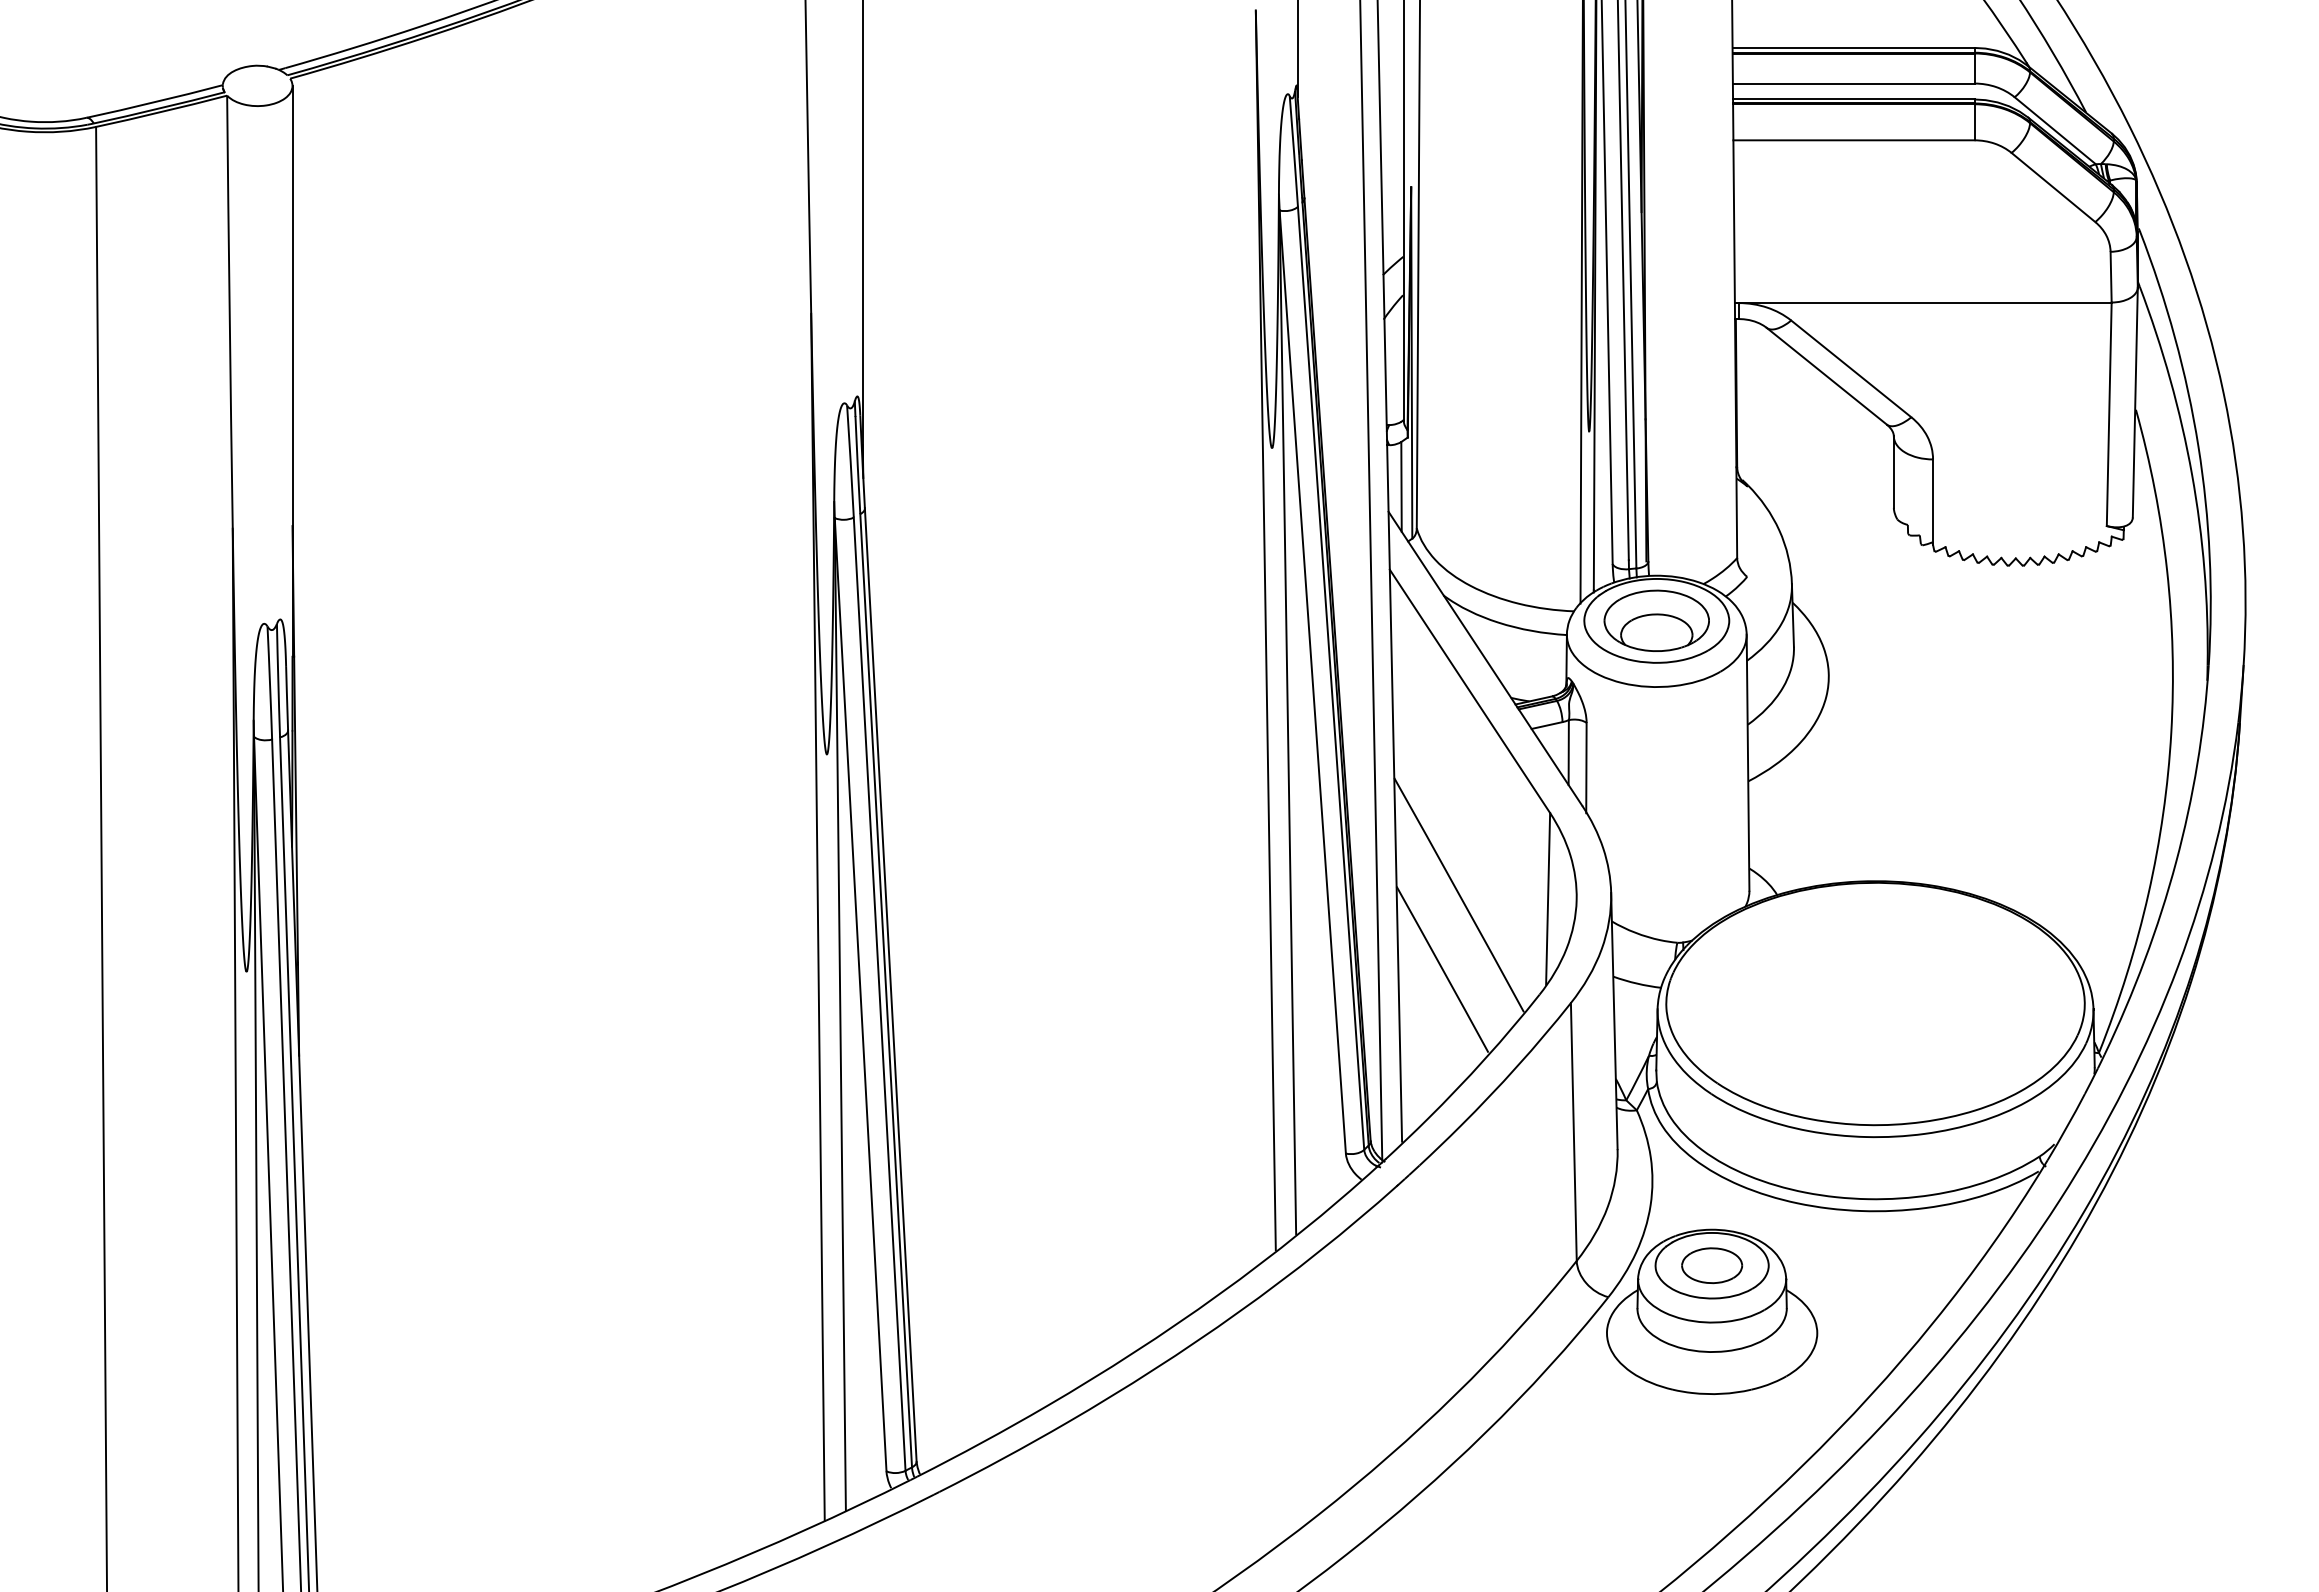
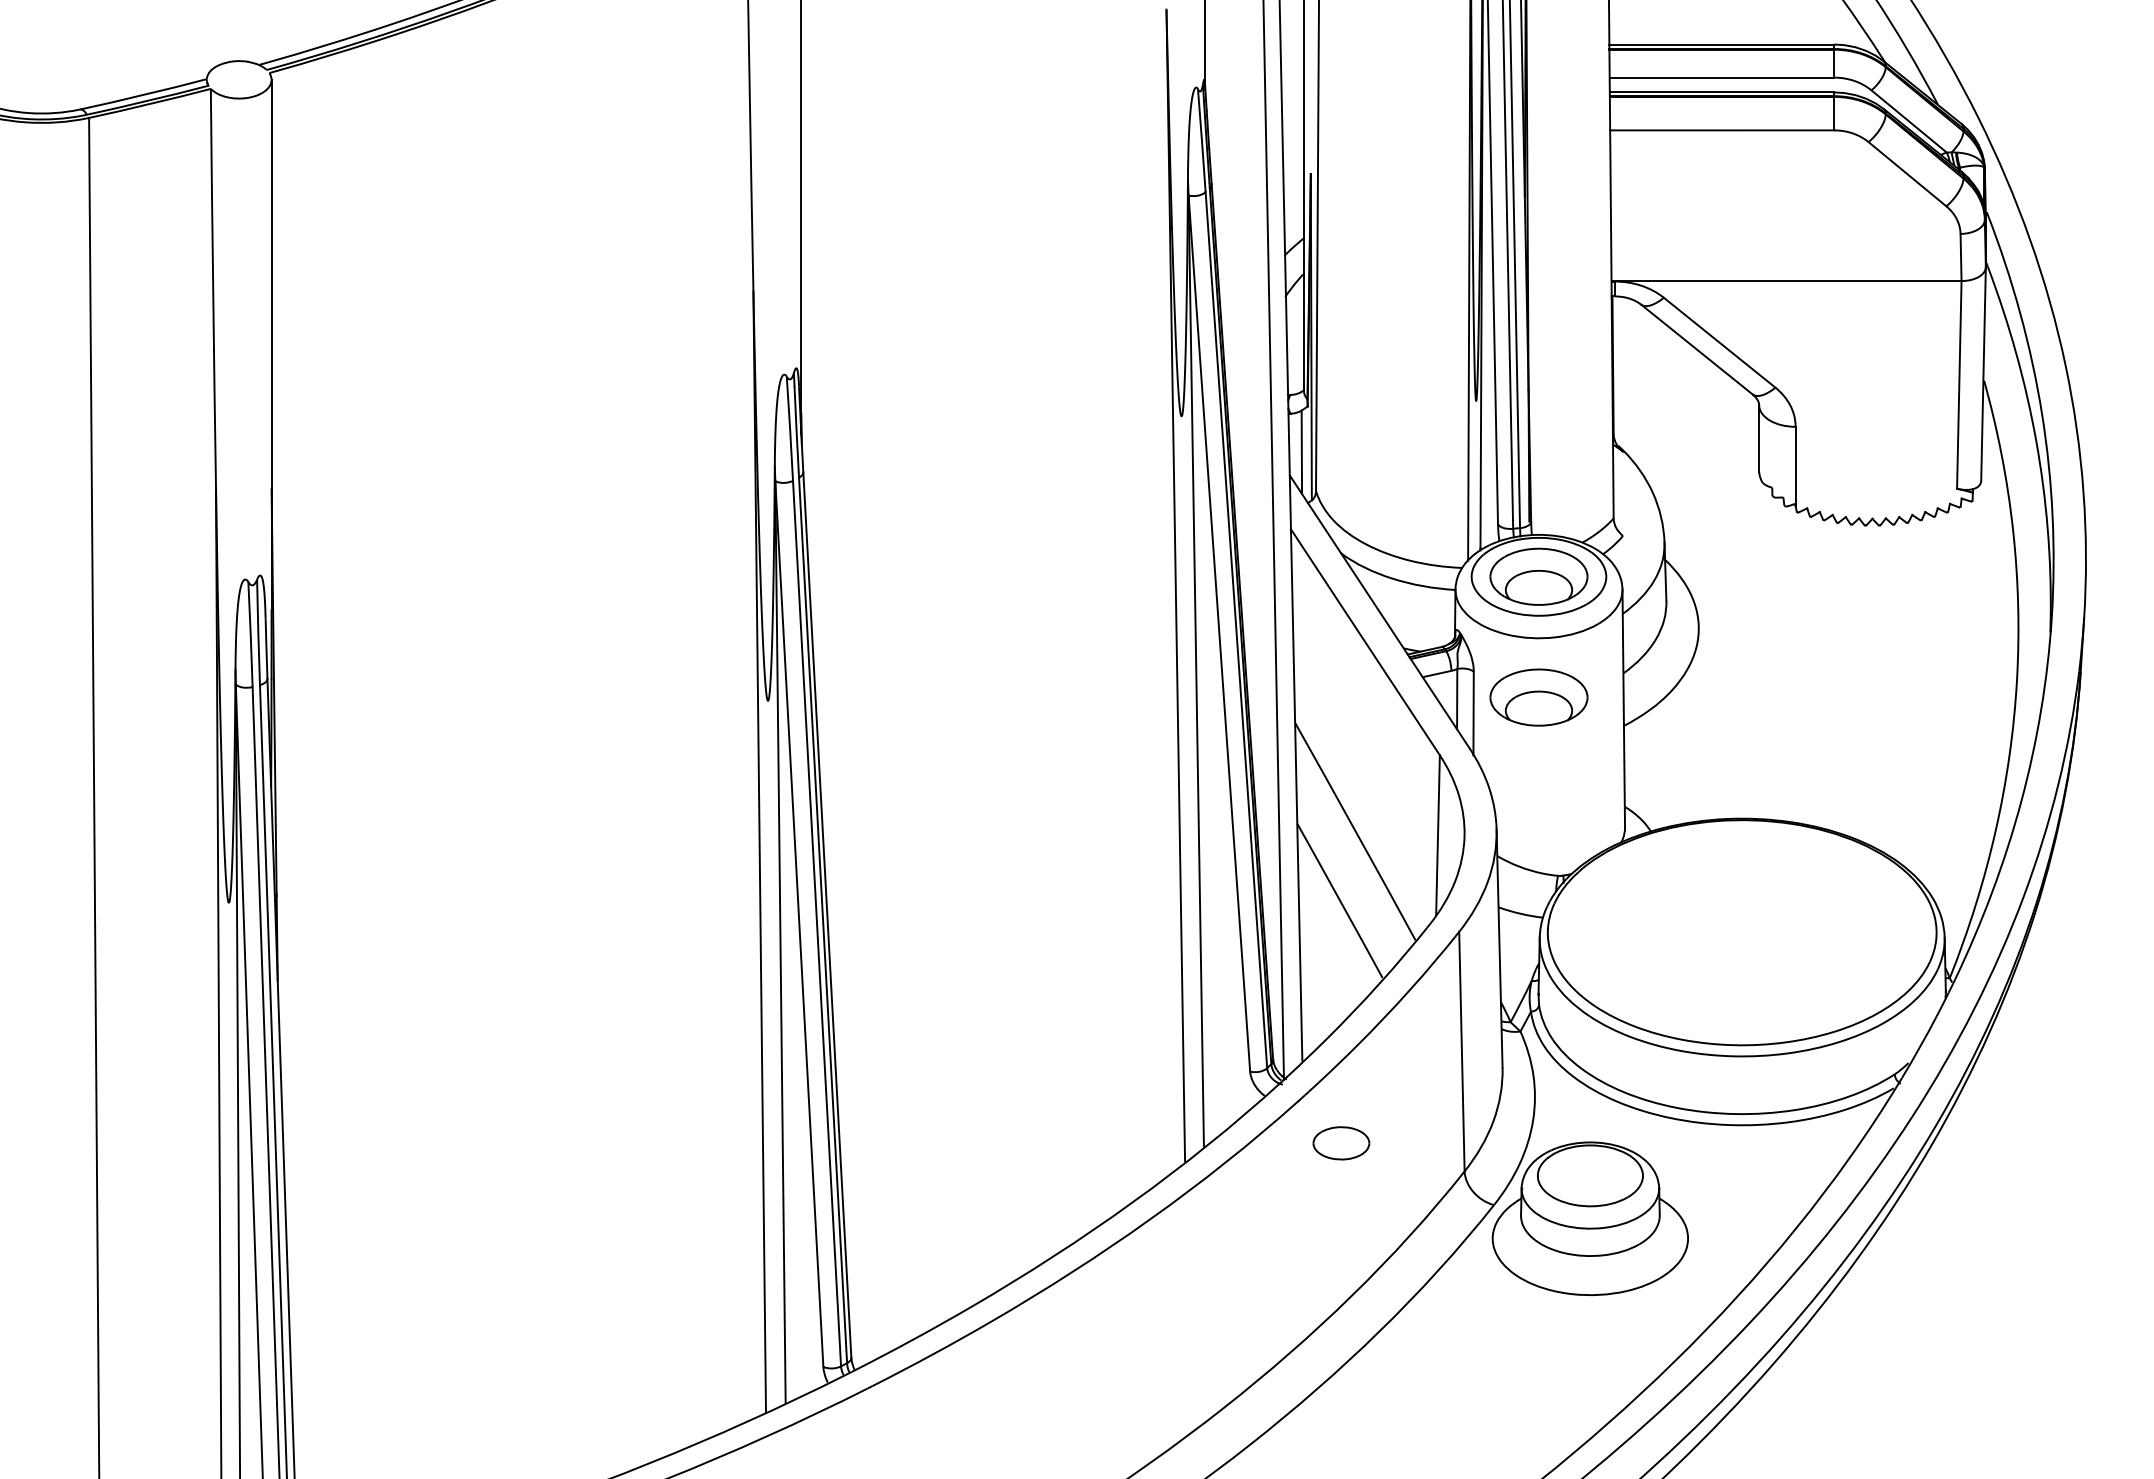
part: (1656, 750) -> (1538, 697), added
part: (1712, 1265) -> (1341, 1143), moved

